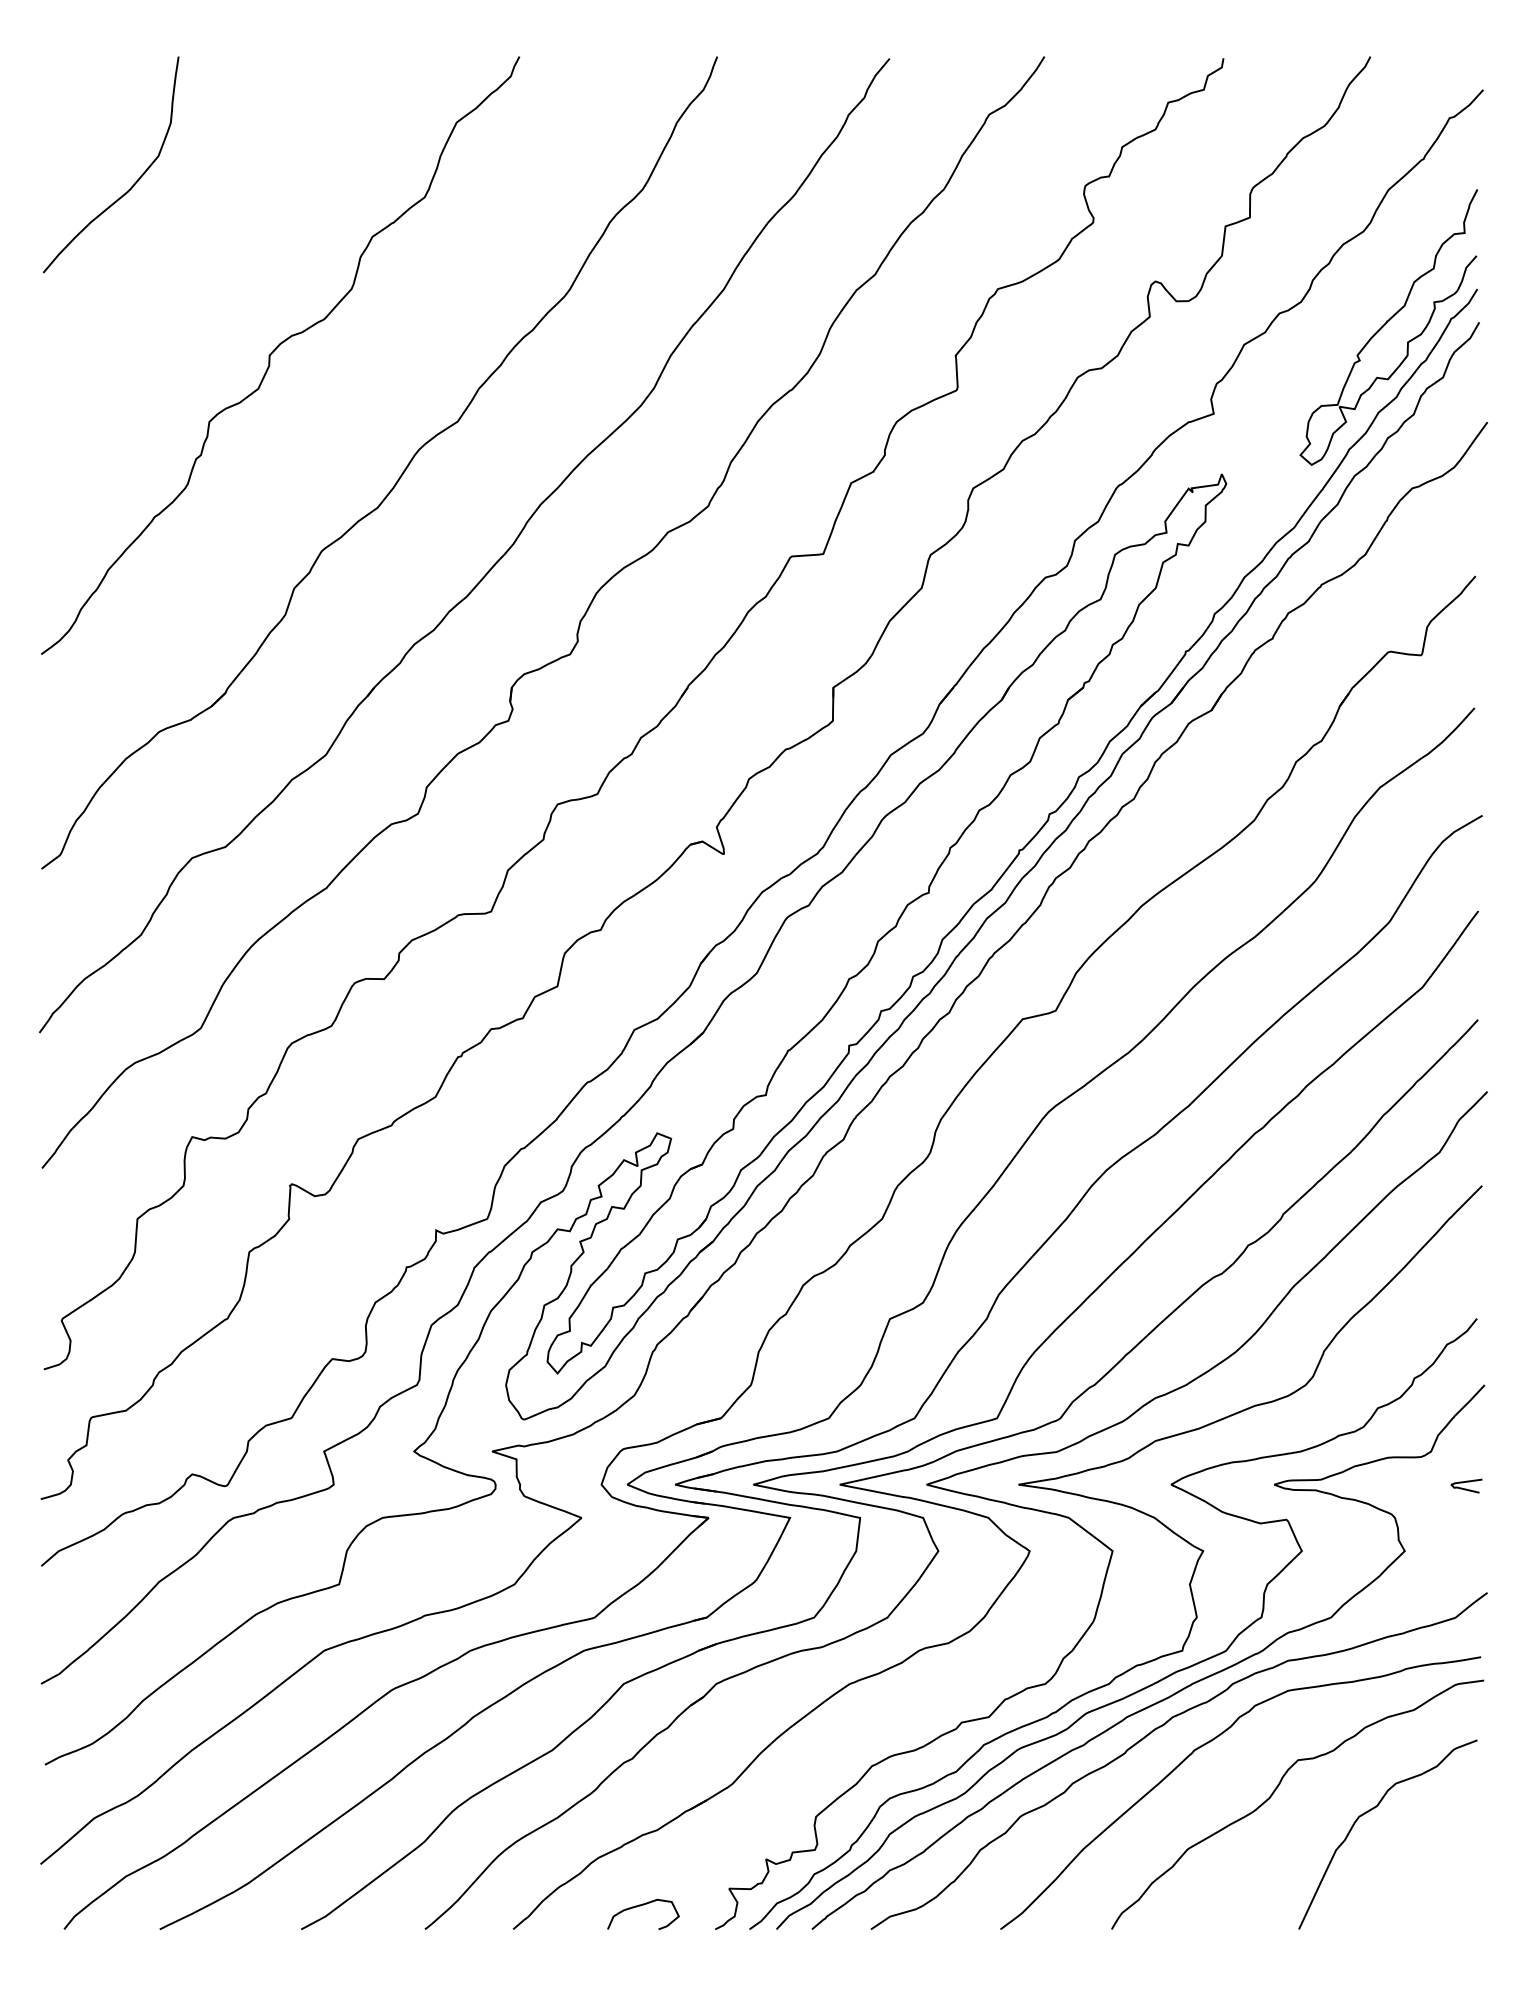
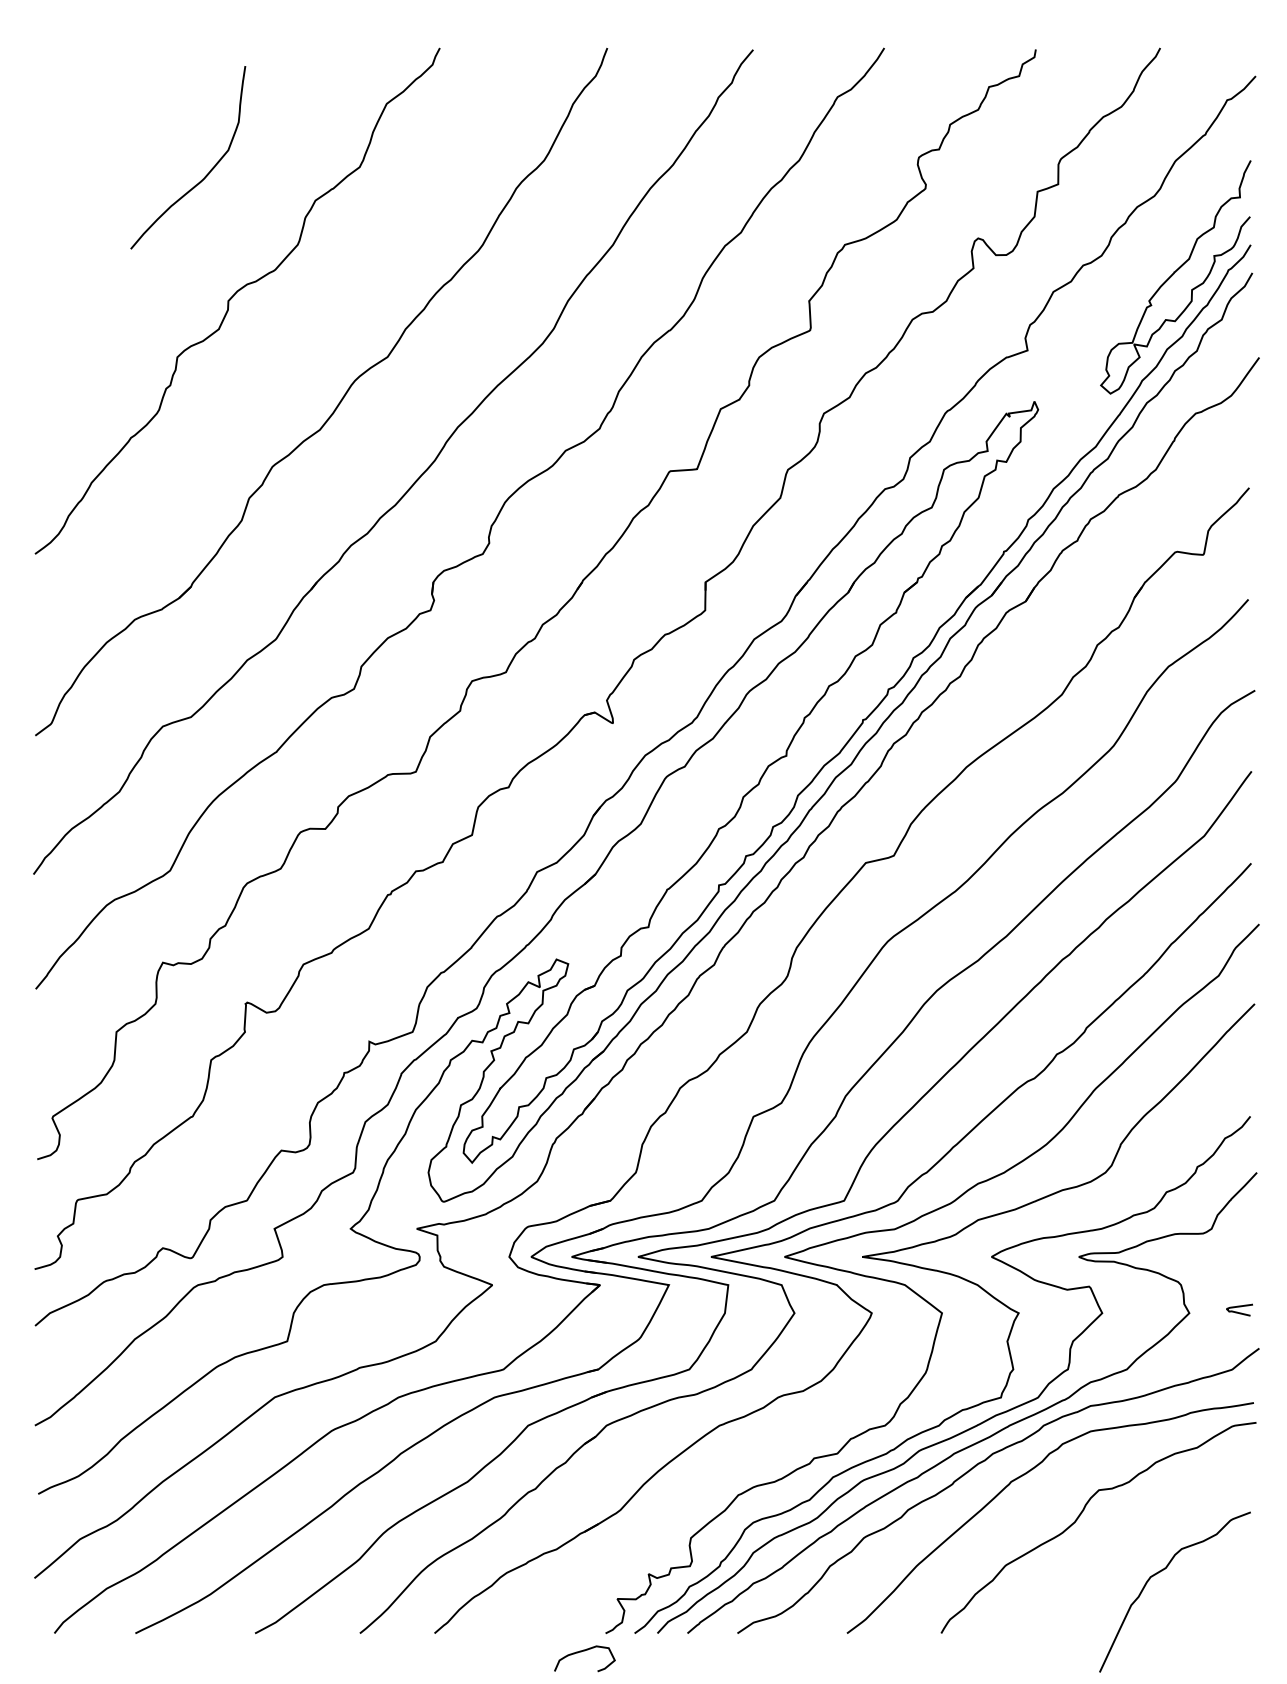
curve: (132, 184) -> (206, 174), moved
curve: (1466, 1482) -> (1239, 1307), moved
curve: (1373, 1810) -> (1162, 1571), moved
curve: (639, 1907) -> (581, 1652), moved

